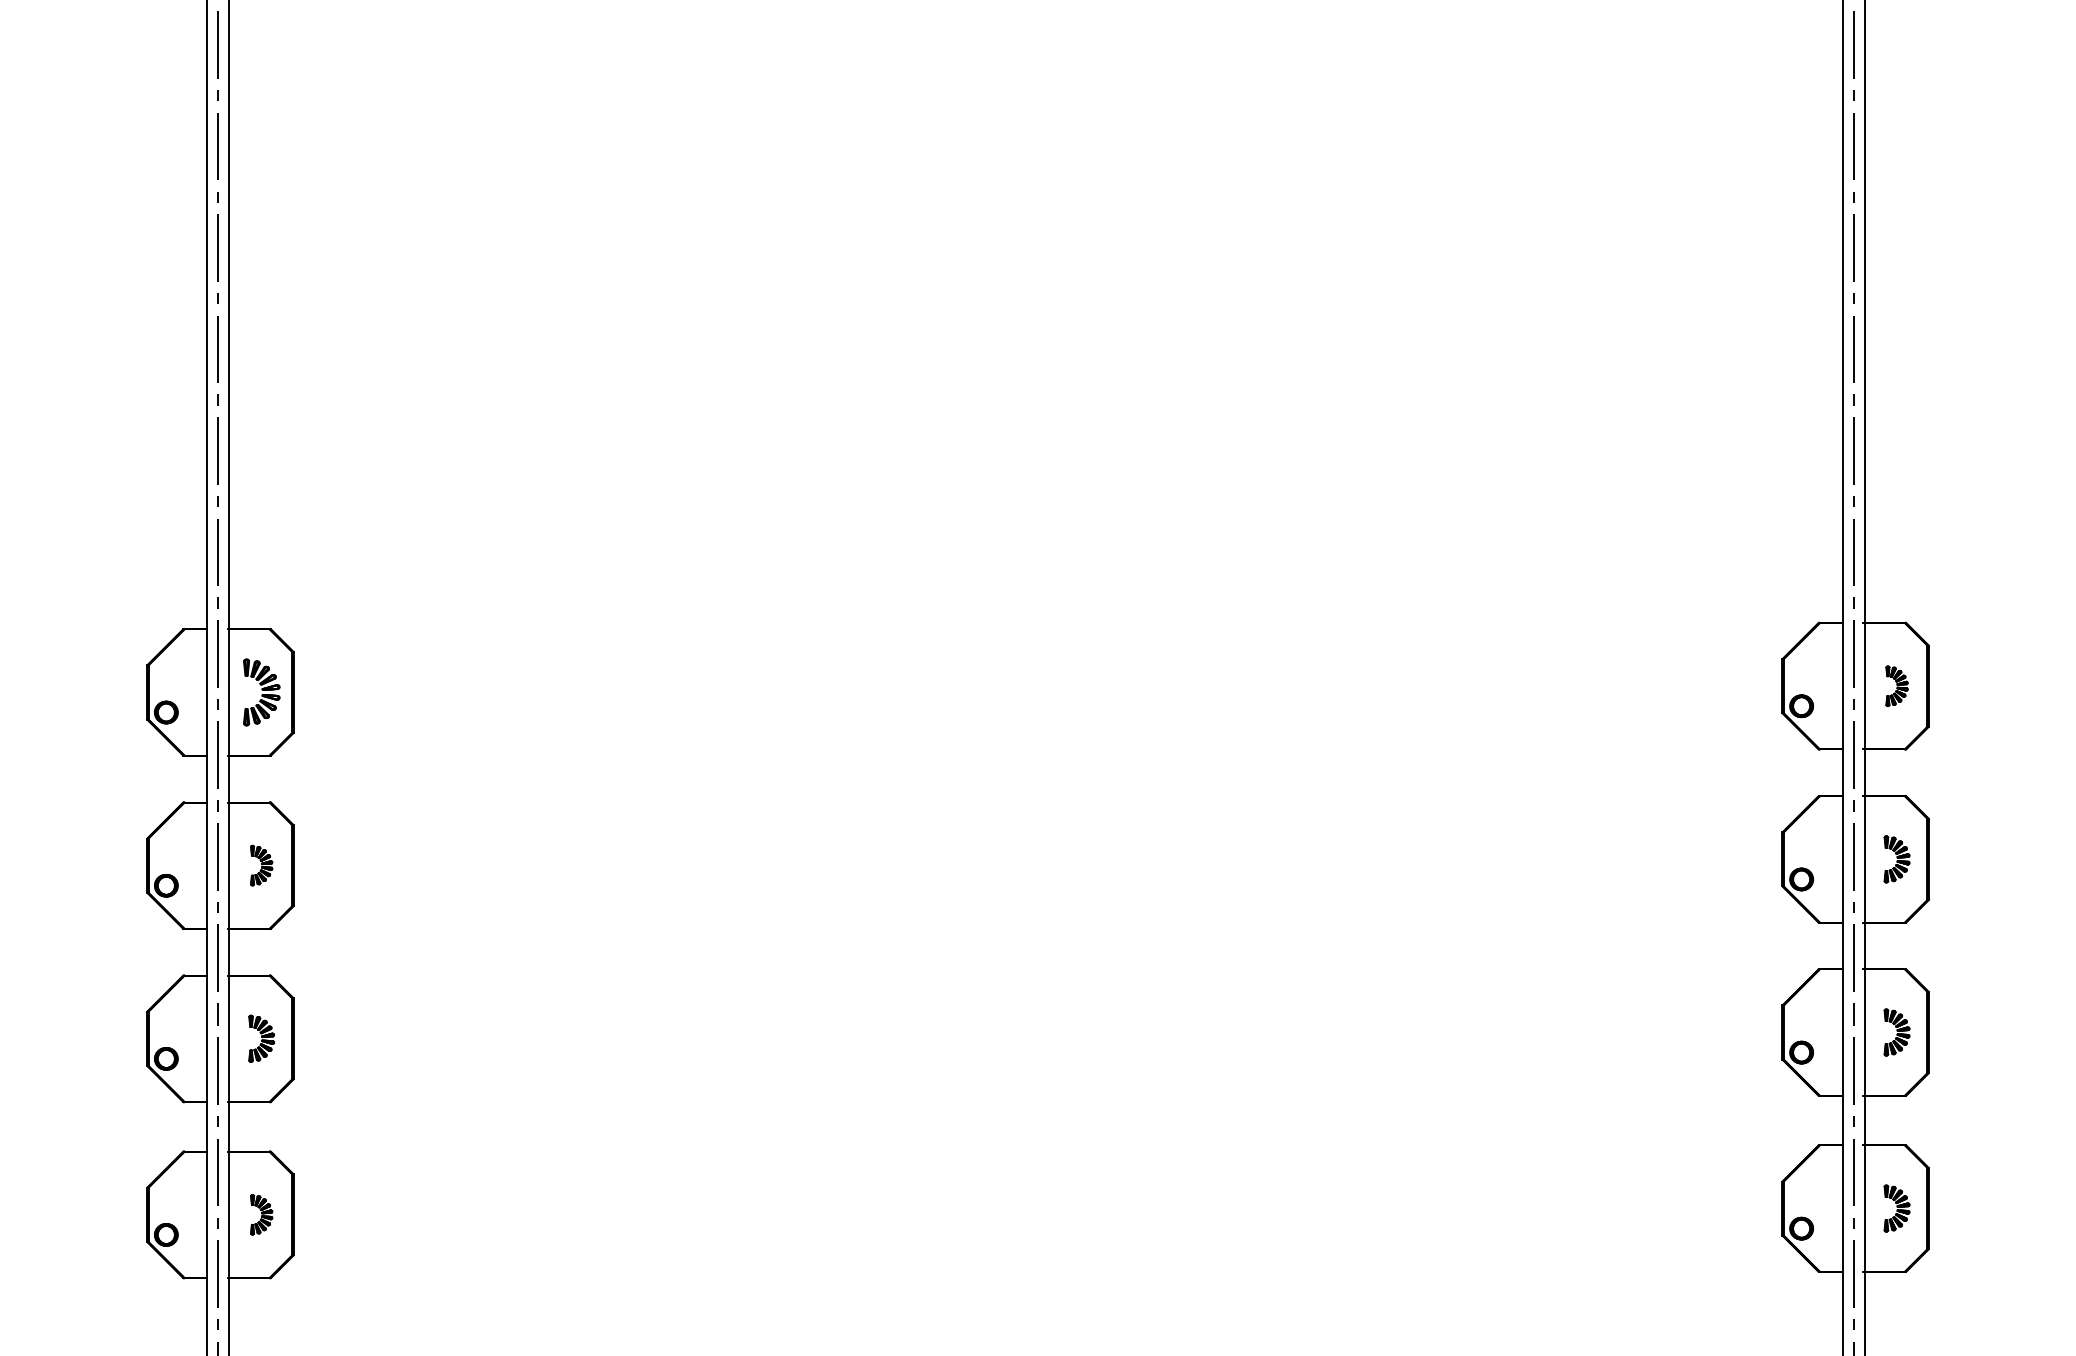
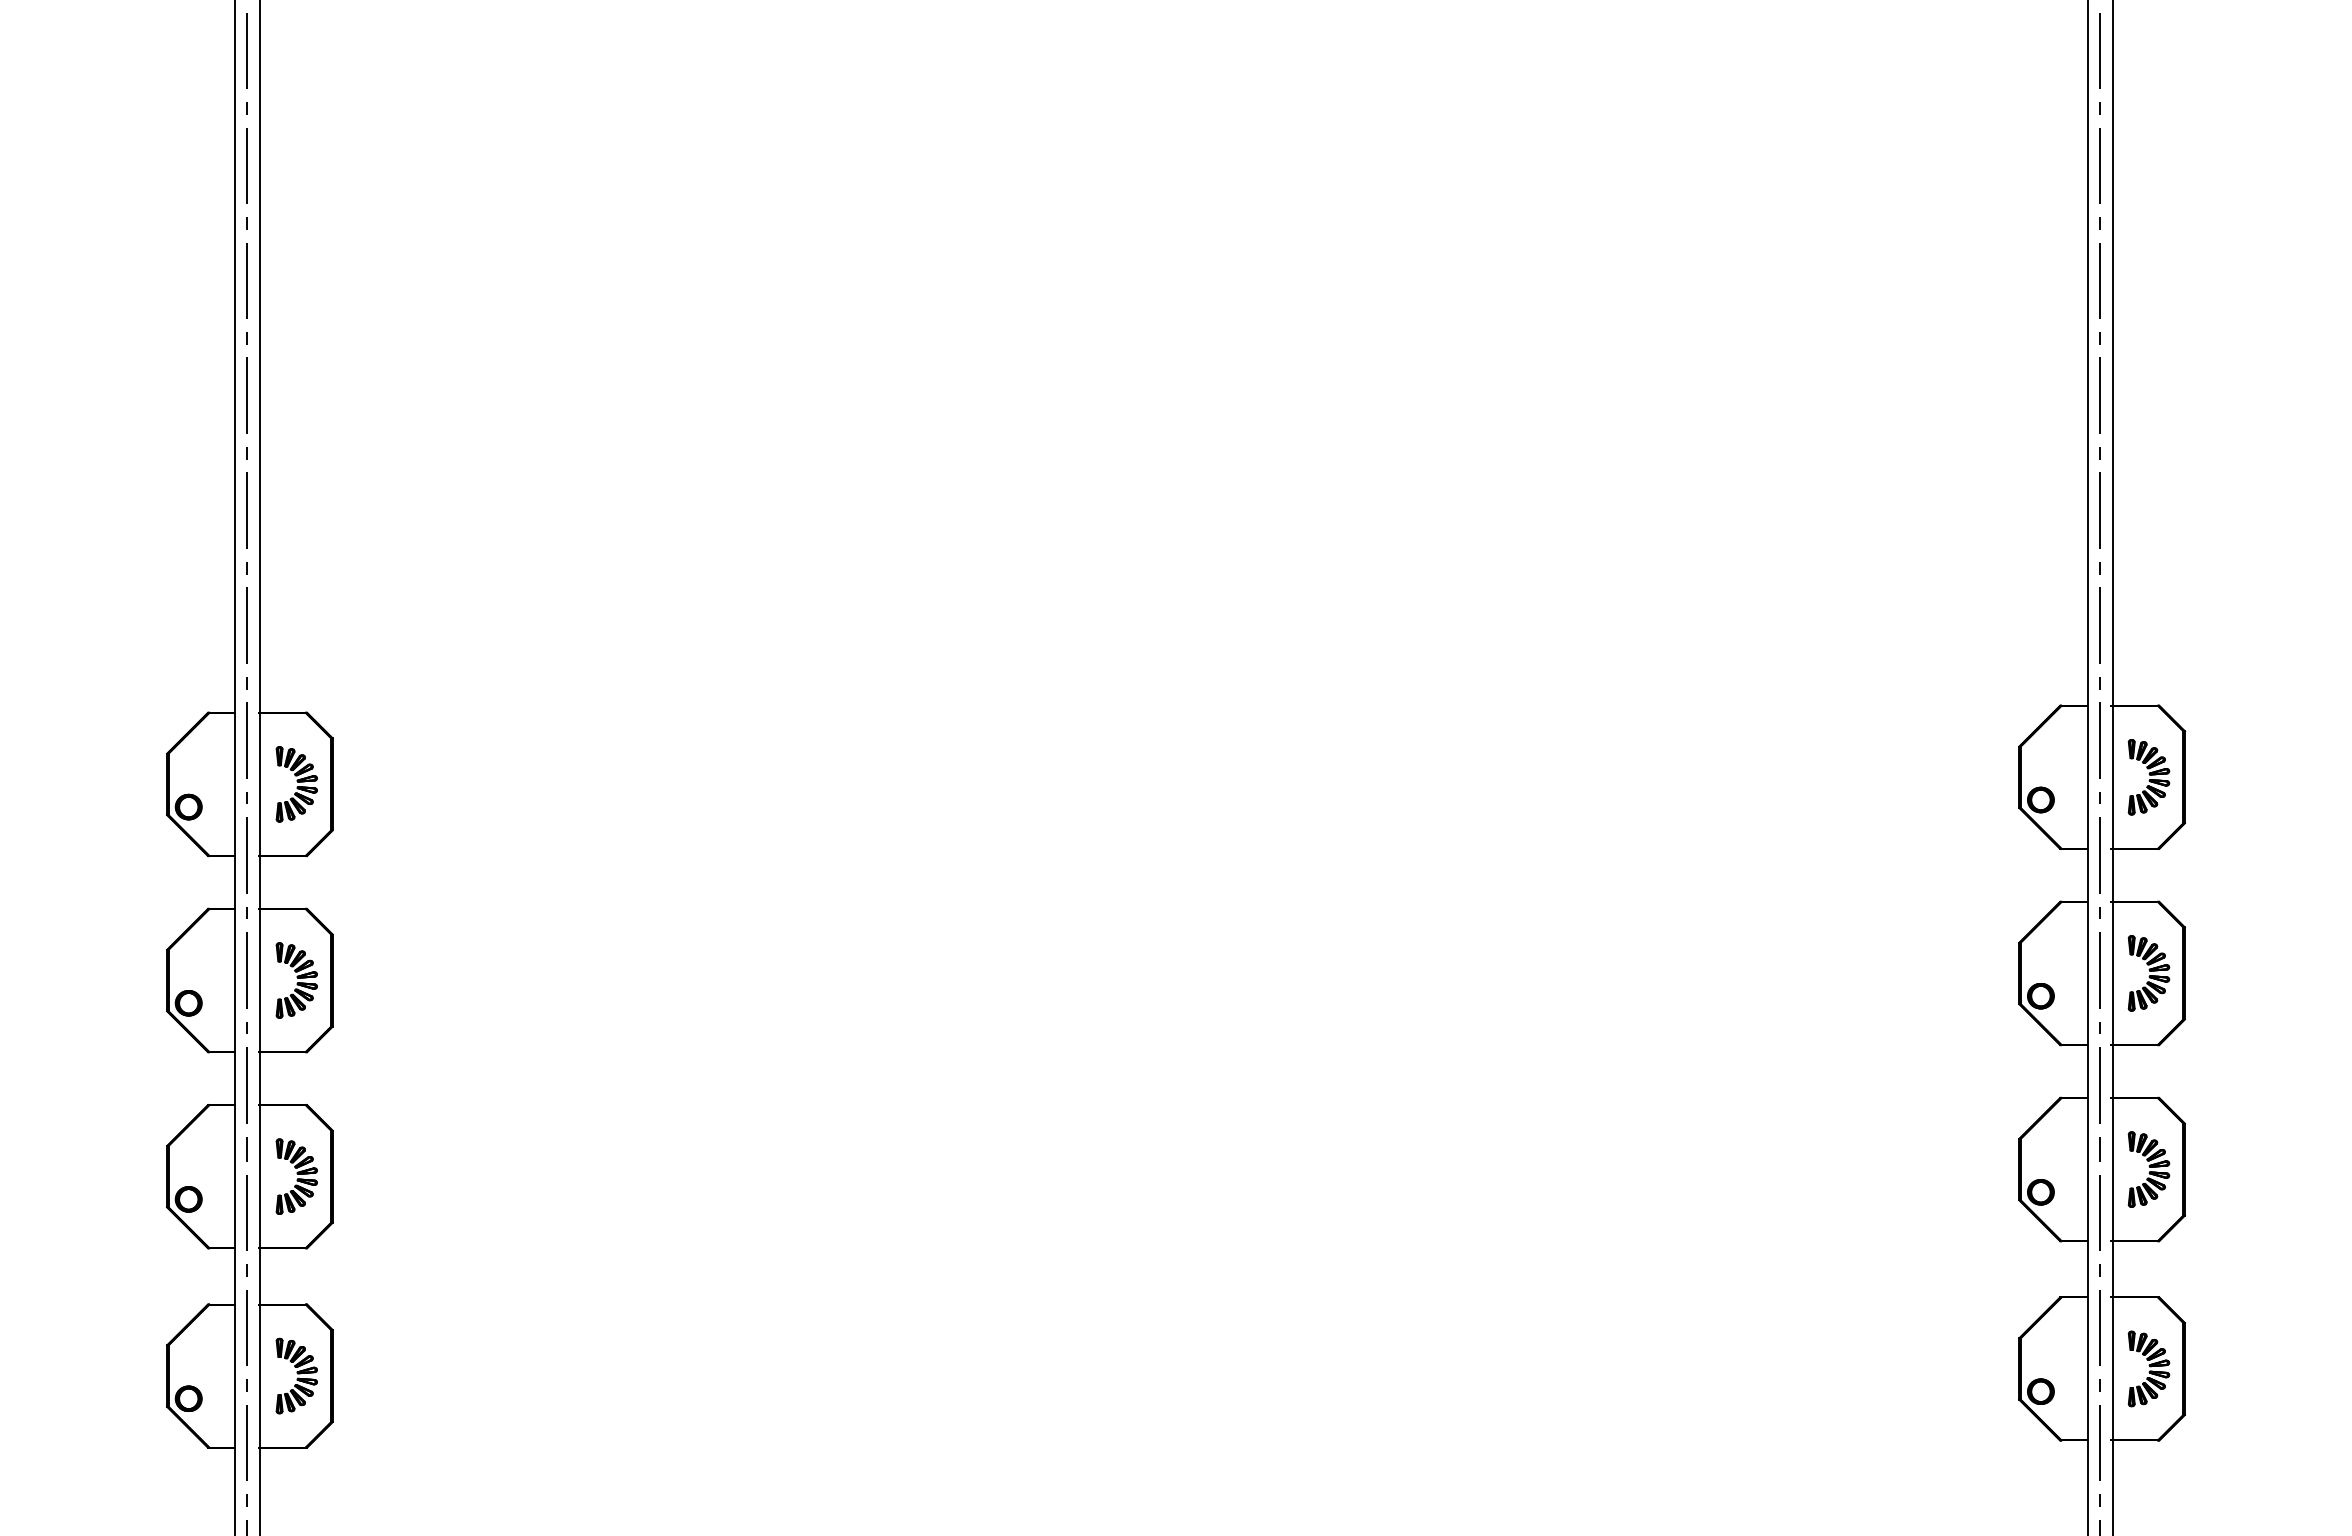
part: (1896, 686) -> (2148, 777), size x1.67
part: (1896, 859) -> (2148, 973), size x1.43
part: (261, 865) -> (296, 980), size x1.67
part: (1896, 1032) -> (2148, 1169), size x1.43
part: (261, 1038) -> (296, 1176), size x1.43
part: (1896, 1208) -> (2148, 1368), size x1.43
part: (261, 1214) -> (296, 1375), size x1.67

